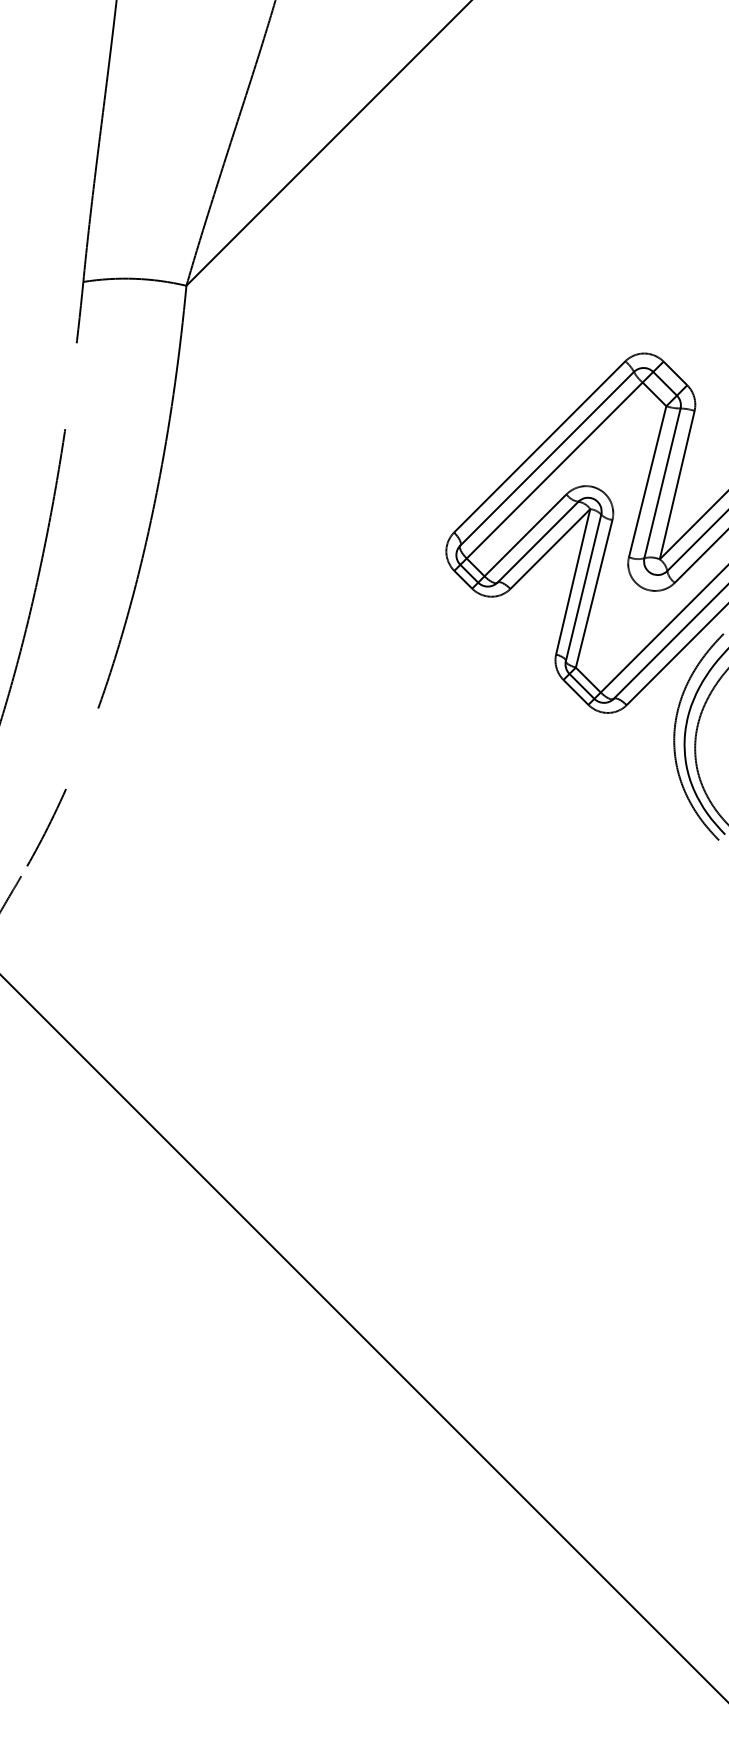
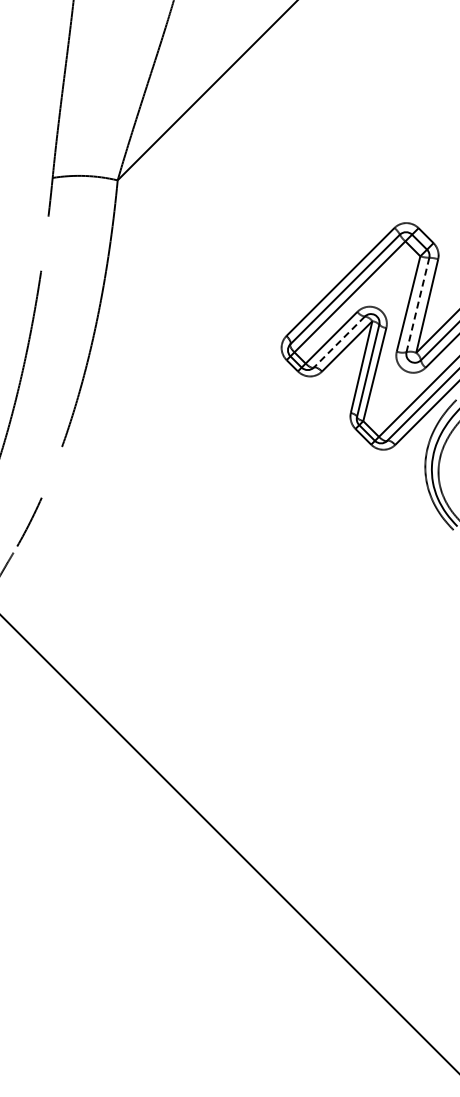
line: (661, 482) -> (417, 304), solid -> dashed
line: (538, 542) -> (339, 342), solid -> dashed

